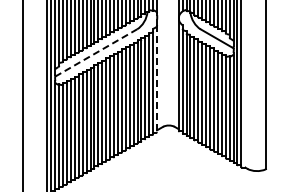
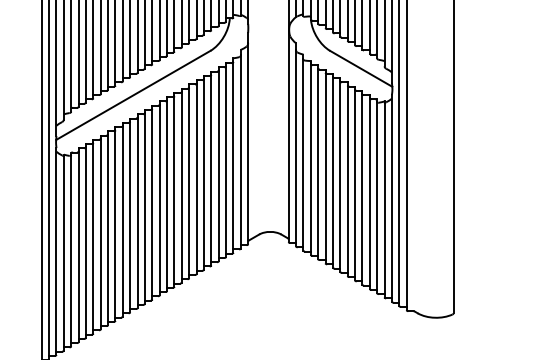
line: (96, 52) -> (133, 94), dashed -> solid
line: (157, 79) -> (248, 145), dashed -> solid

